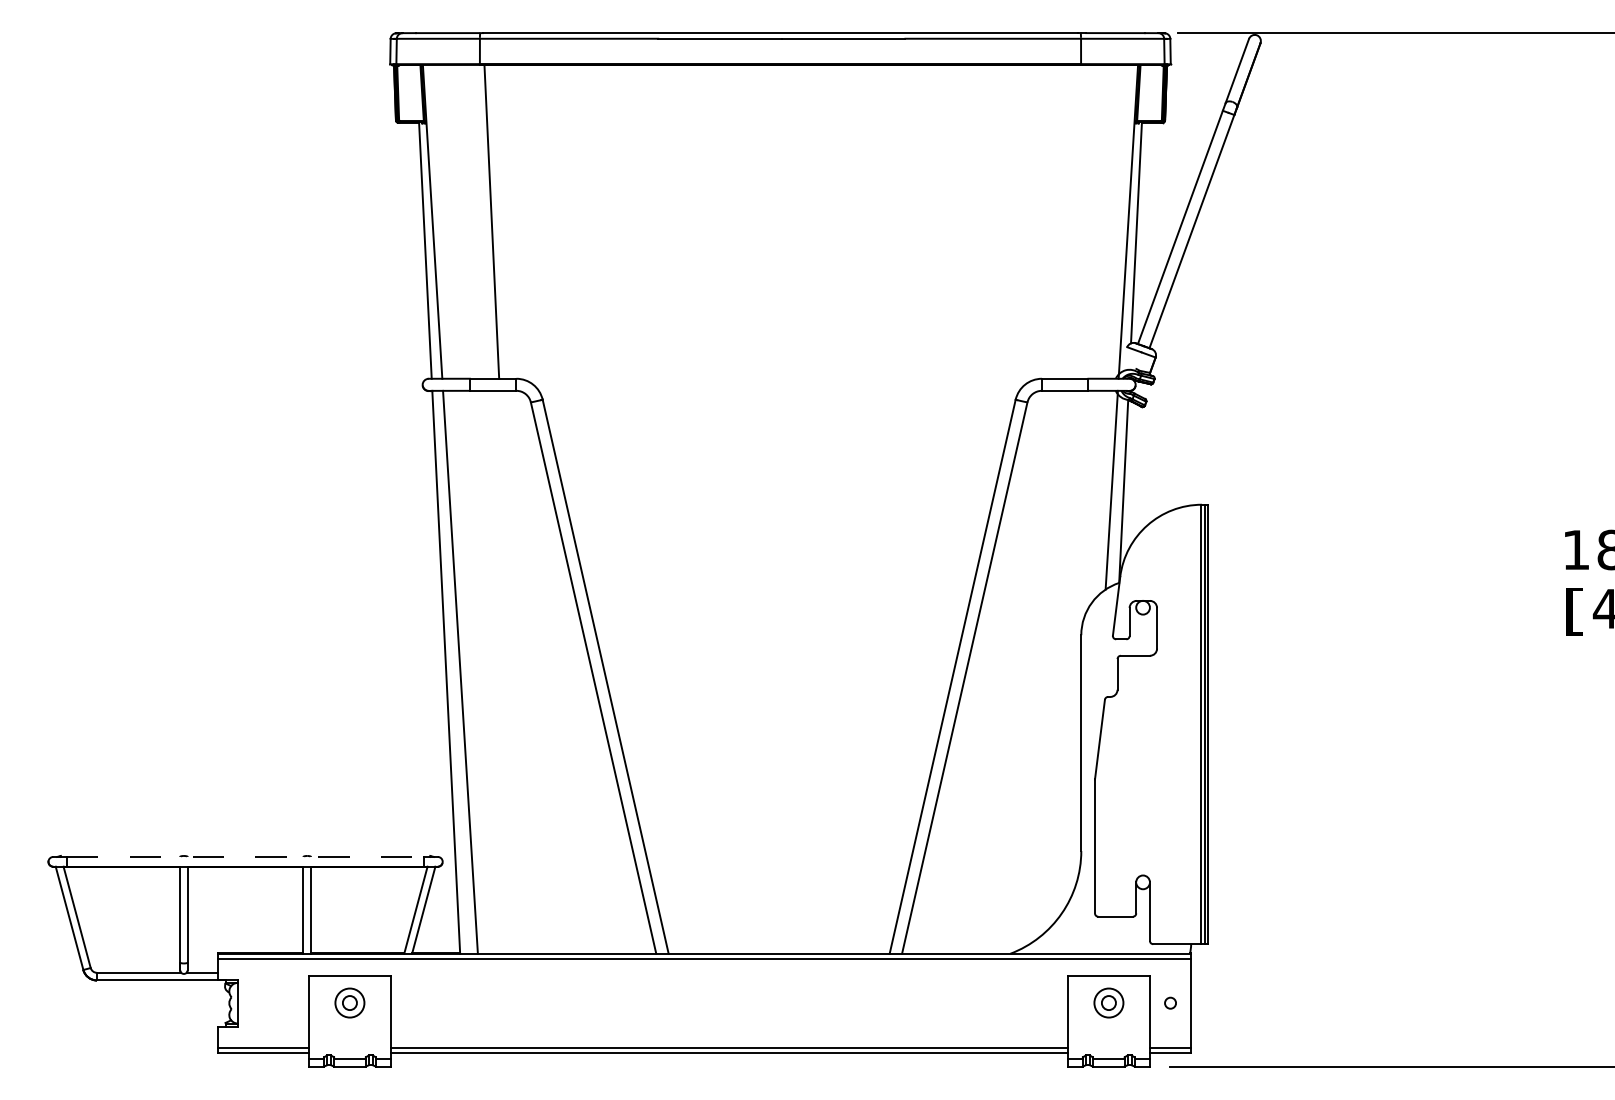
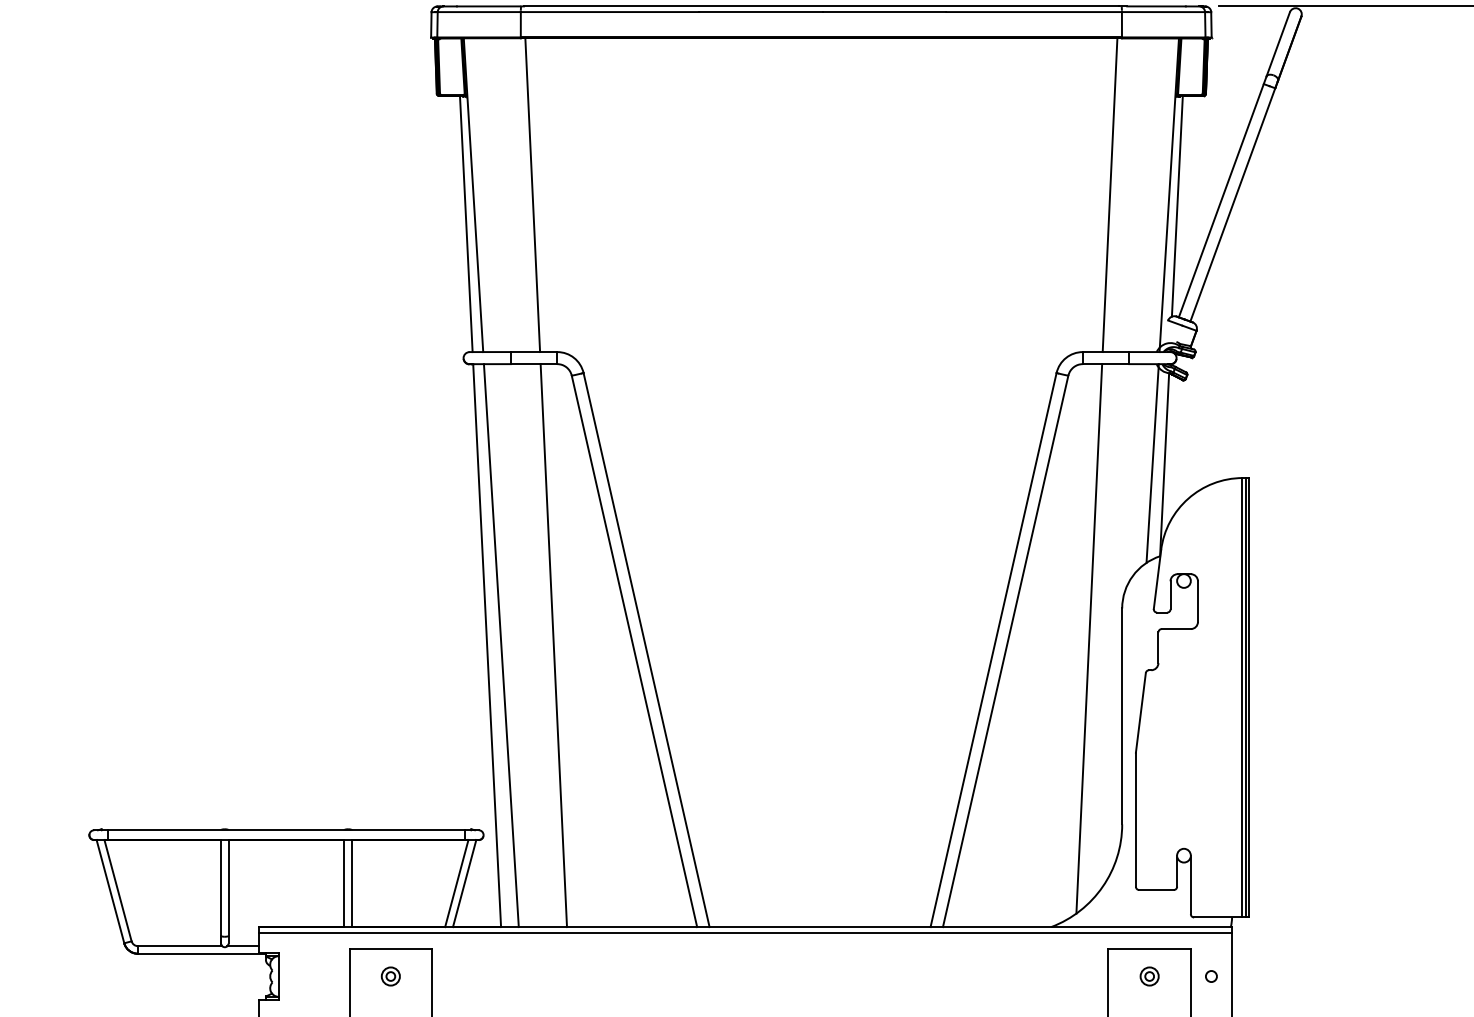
line: (1068, 221) -> (1109, 194), added
line: (1048, 665) -> (1089, 638), added
line: (512, 671) -> (553, 644), added
line: (245, 856) -> (286, 829), dashed -> solid
part: (349, 1003) -> (390, 976), size x0.62
part: (1108, 1003) -> (1149, 976), size x0.62

